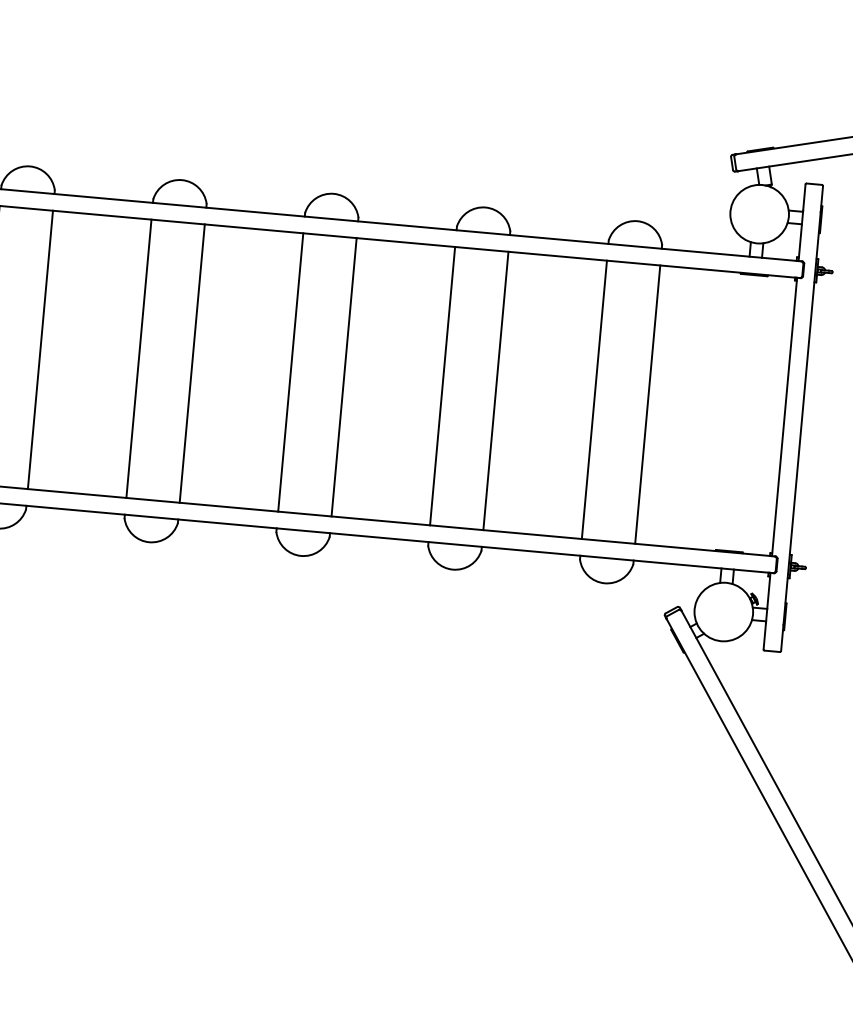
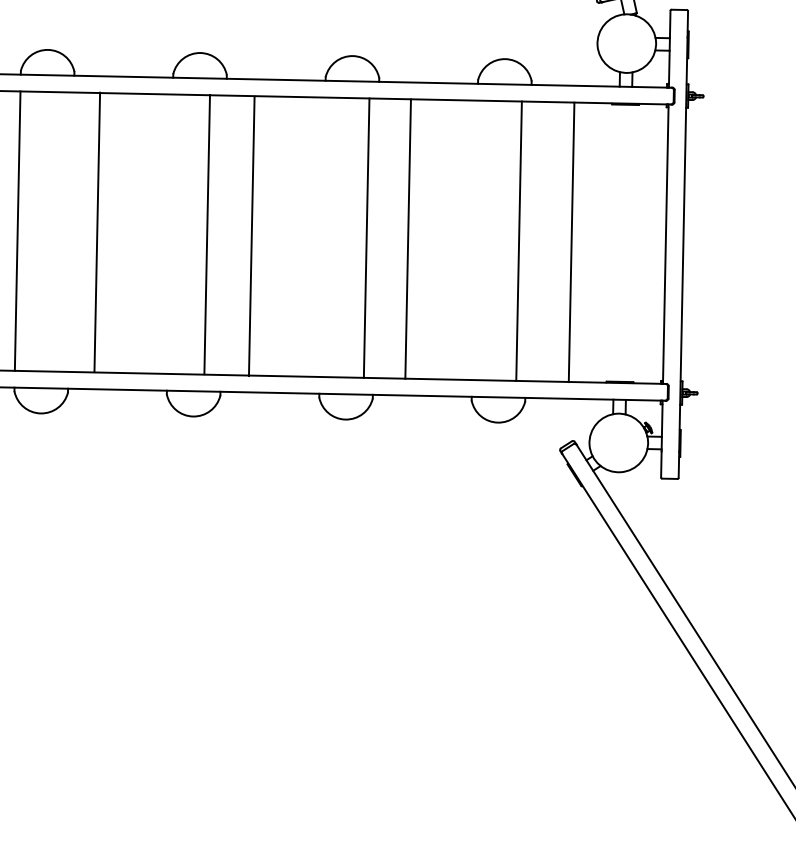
line: (191, 363) -> (96, 232), moved
line: (290, 372) -> (206, 234), moved
line: (343, 377) -> (251, 236), moved
line: (442, 386) -> (366, 238), moved
line: (495, 390) -> (407, 238), moved
line: (593, 399) -> (518, 240), moved
line: (647, 404) -> (571, 242), moved

